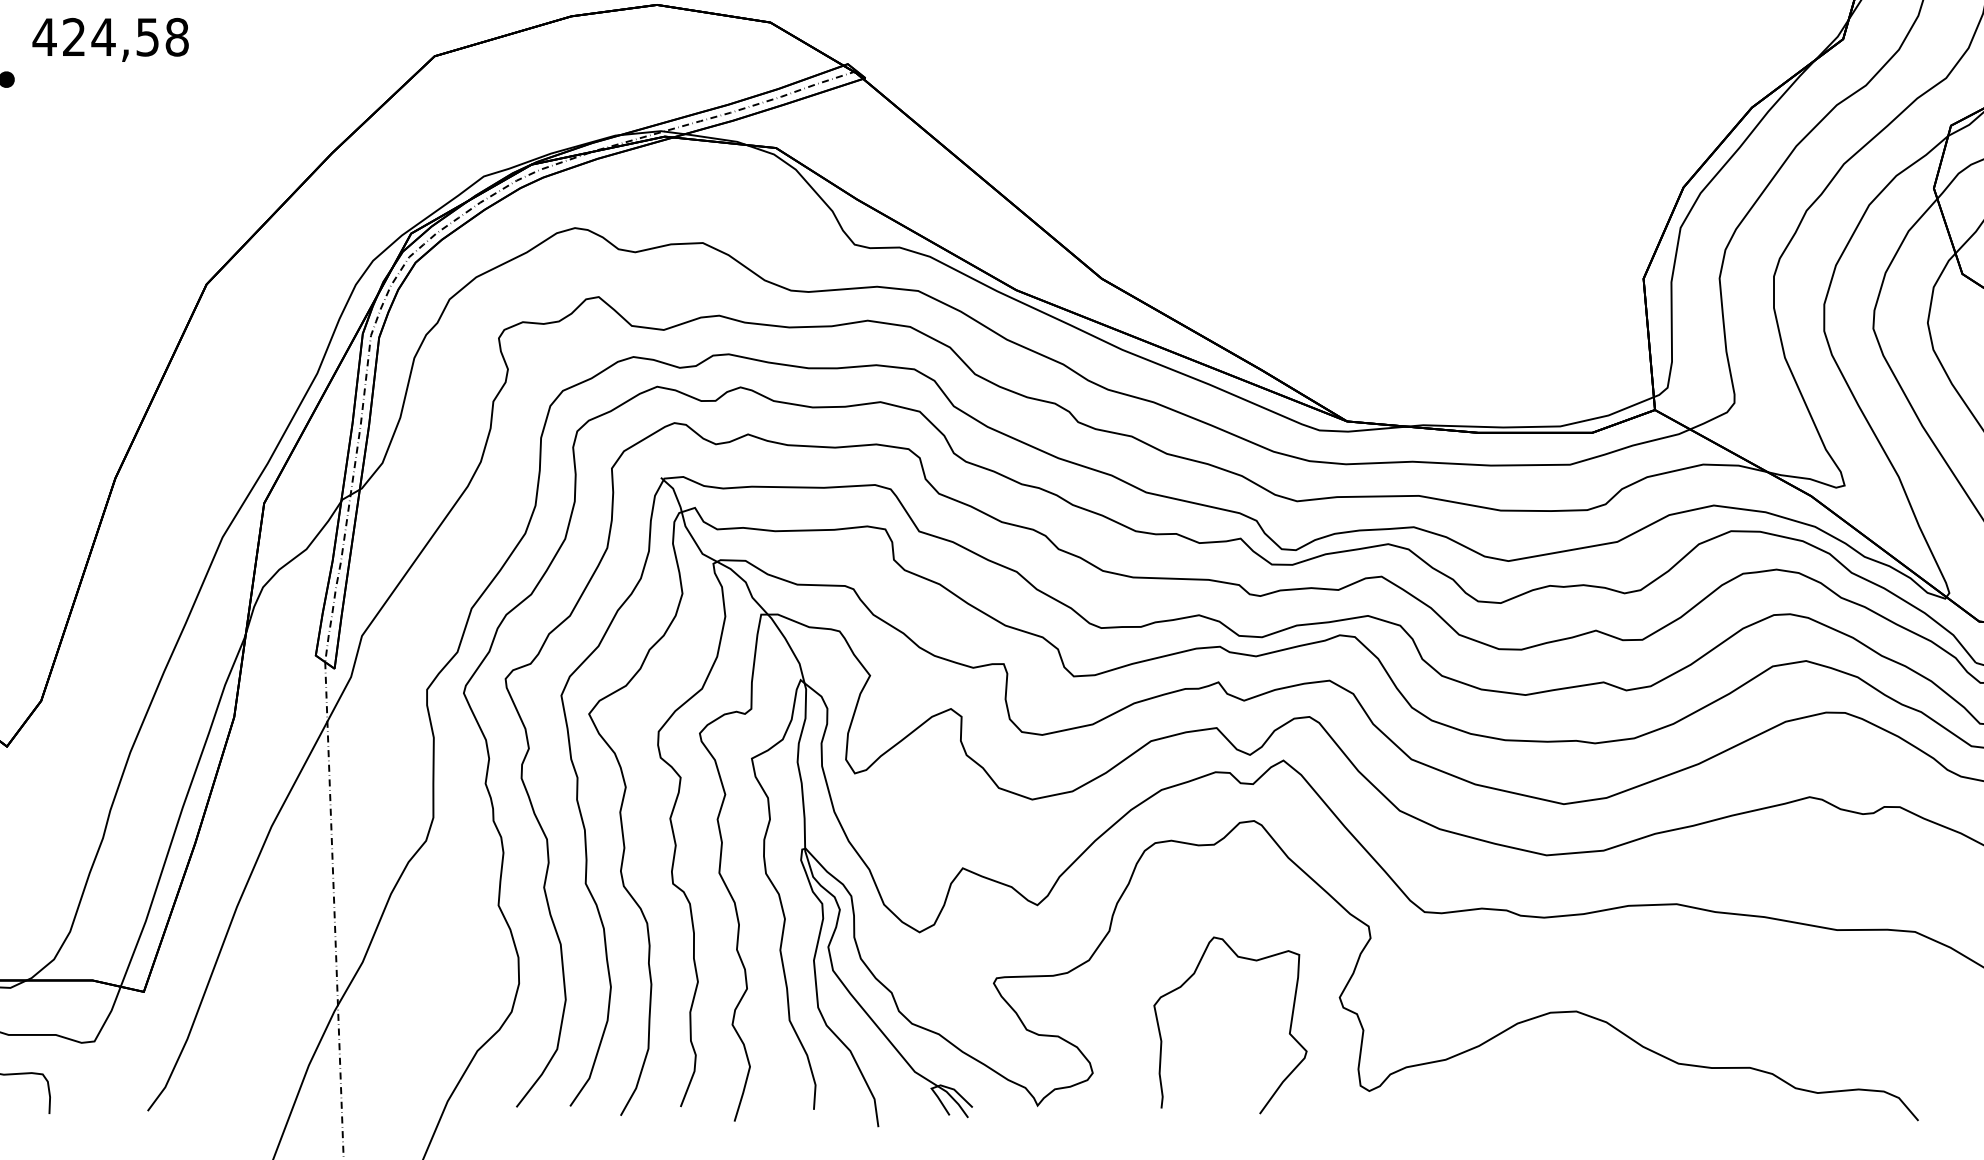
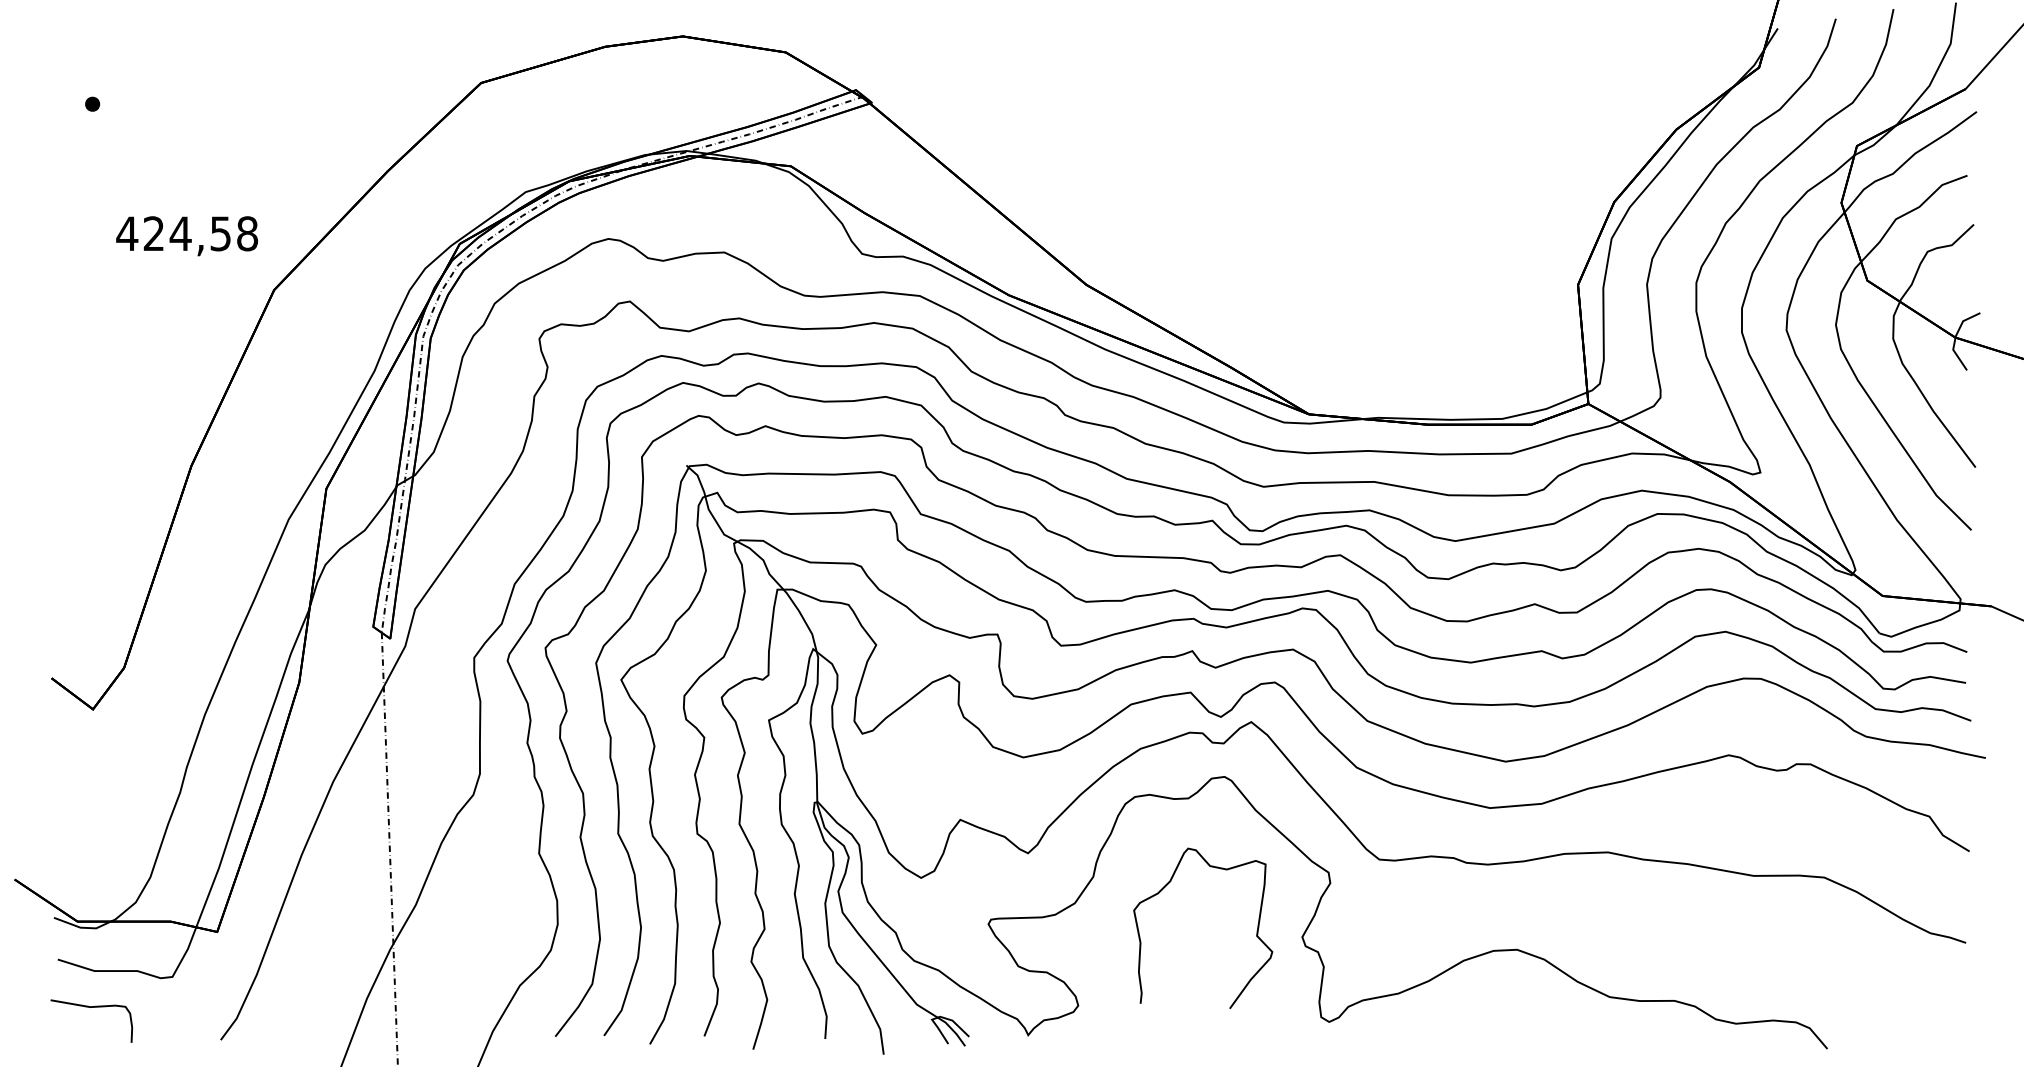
text: (109, 40) -> (186, 236), moved
curve: (1289, 1028) -> (1256, 931), moved

